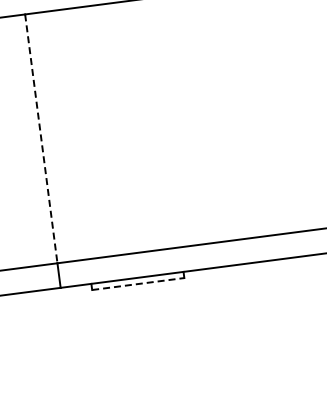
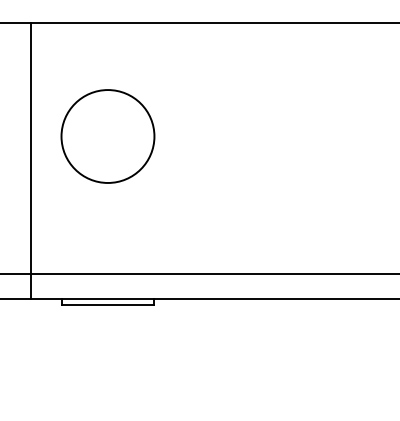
circle: (116, 116) -> (107, 136), added
line: (41, 139) -> (30, 149), dashed -> solid
line: (138, 284) -> (108, 305), dashed -> solid

